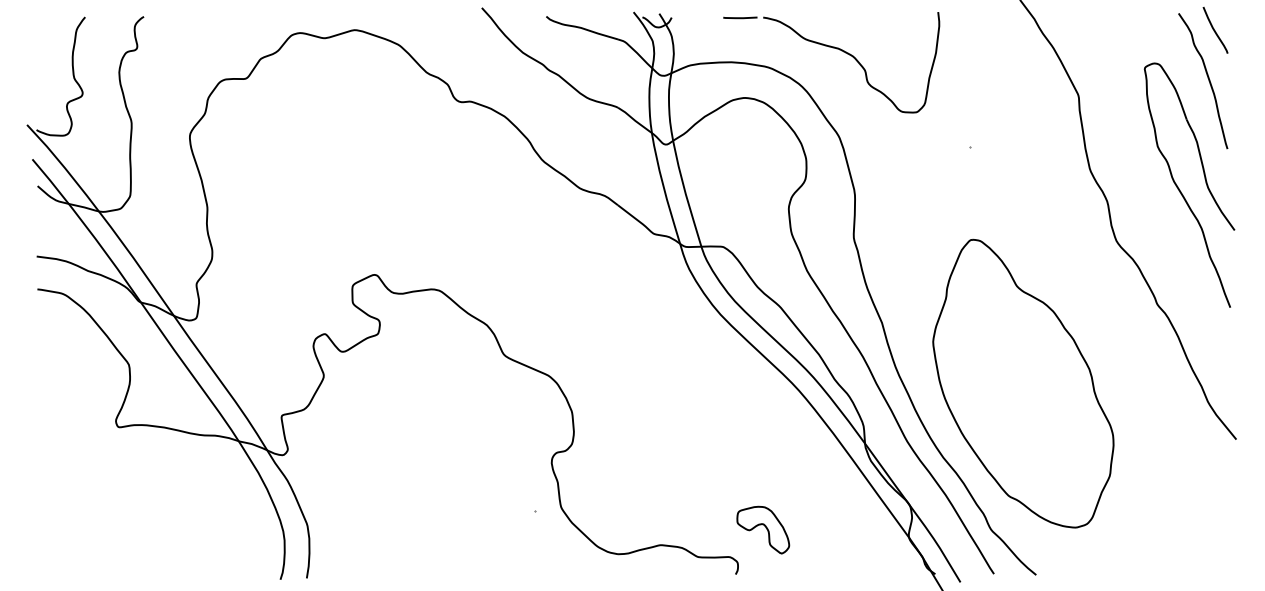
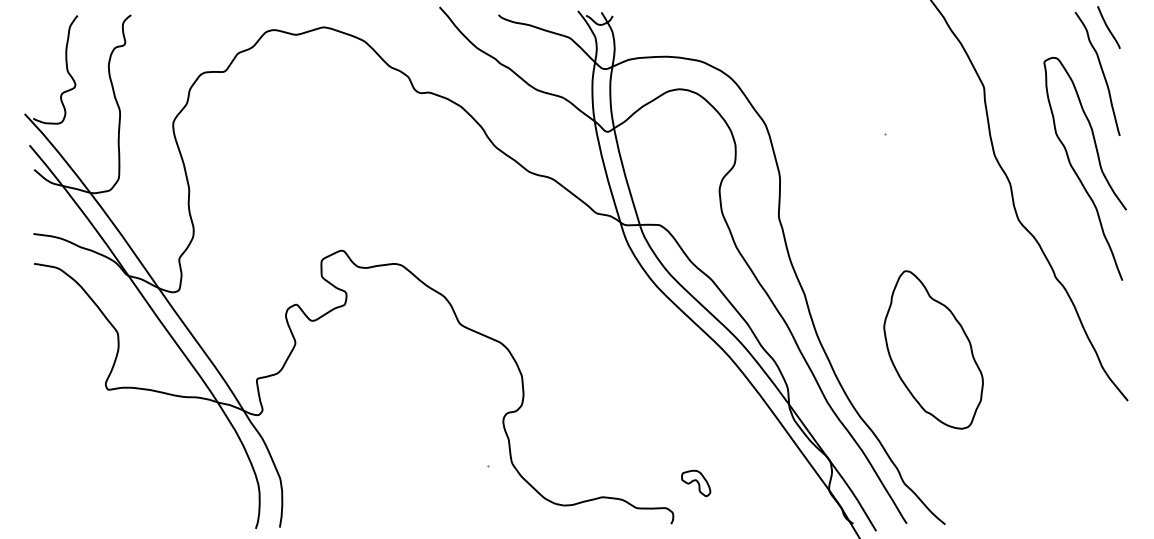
part: (833, 48) -> (760, 44), removed
part: (1023, 383) -> (933, 349), size x0.6
part: (762, 530) -> (695, 483), size x0.6

